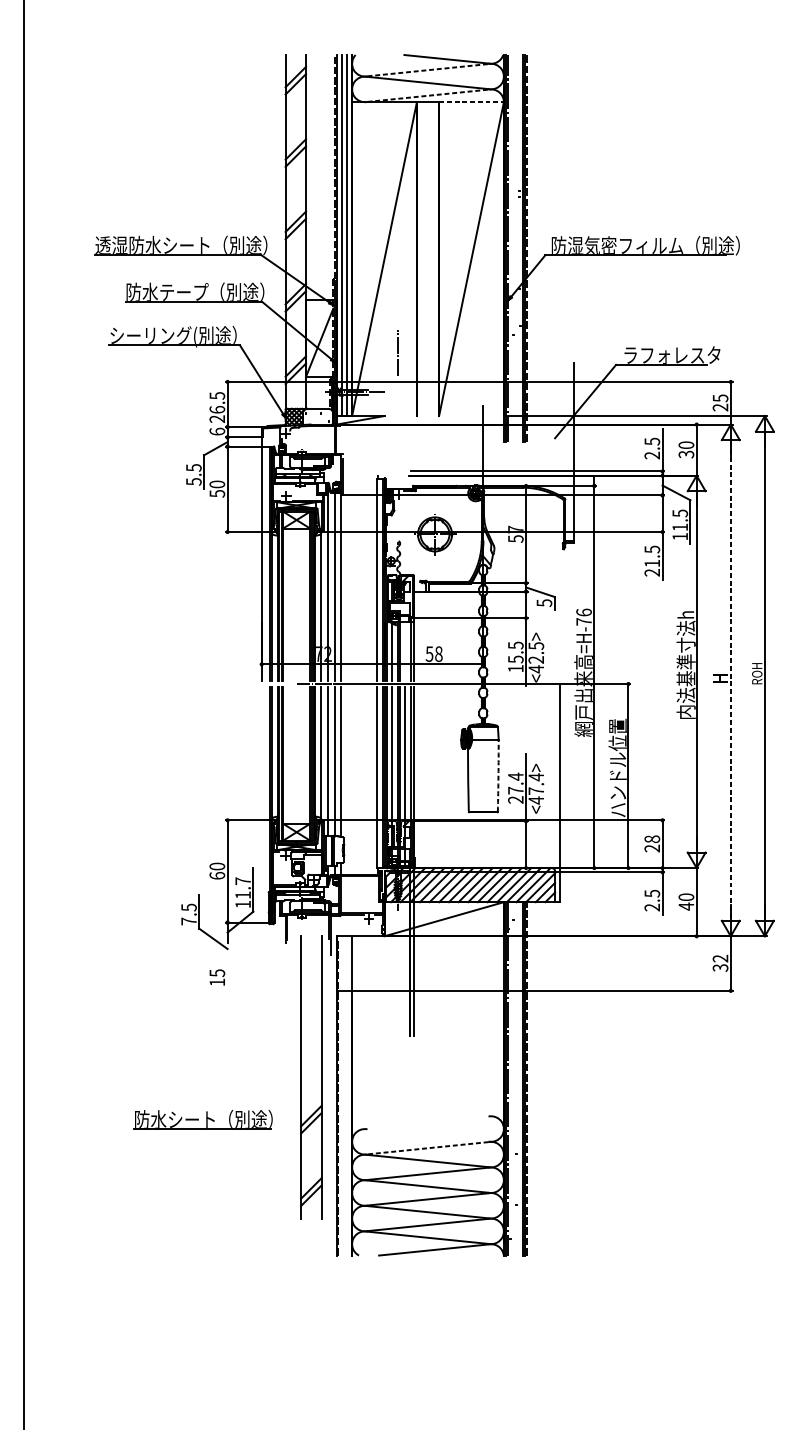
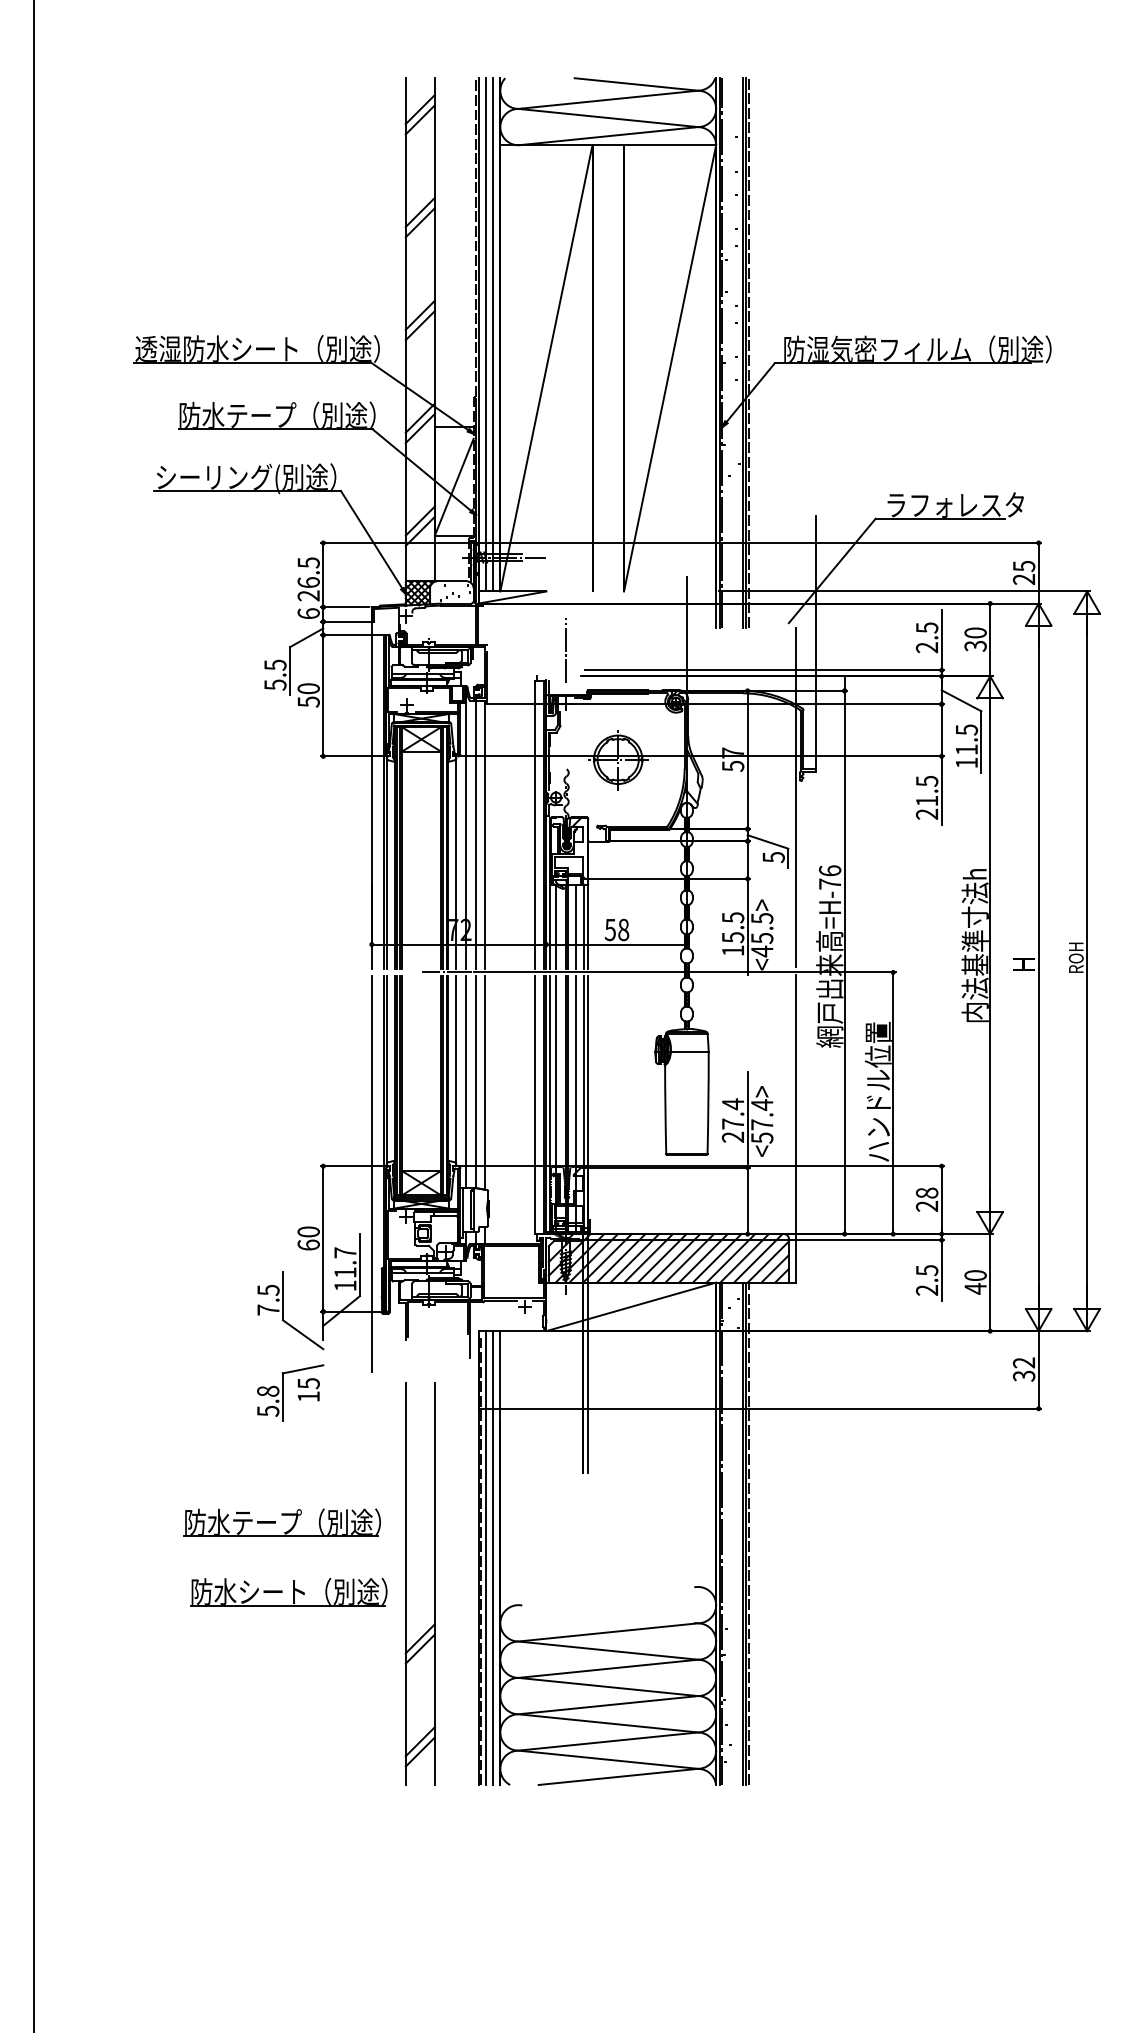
line: (428, 69) -> (608, 99), dashed -> solid
line: (428, 96) -> (608, 136), dashed -> solid
line: (471, 102) -> (670, 145), dashed -> solid
line: (397, 352) -> (565, 650), moved
line: (560, 560) -> (796, 797), added
line: (405, 651) -> (576, 926), added
text: (536, 659) -> (762, 937), <42.5> -> <45.5>
line: (730, 679) -> (1038, 966), dashed -> solid
arc: (498, 775) -> (708, 1102), dashed -> solid
text: (536, 800) -> (762, 1138), <47.4> -> <57.4>
line: (261, 826) -> (371, 1174), added
part: (199, 979) -> (283, 1392), added
part: (198, 1070) -> (281, 1522), added
part: (301, 1077) -> (406, 1583), moved
line: (341, 1095) -> (485, 1557), added
line: (347, 1095) -> (493, 1557), added
line: (427, 1148) -> (607, 1632), dashed -> solid

